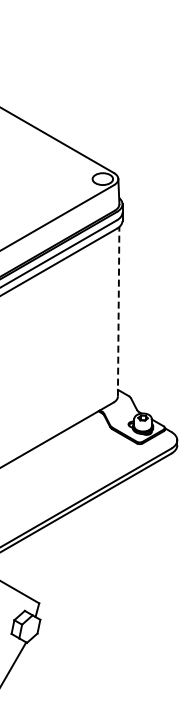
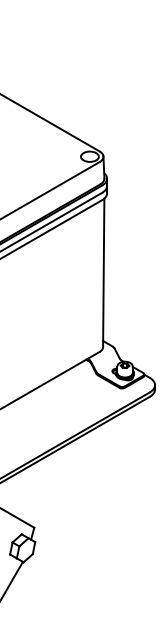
line: (118, 311) -> (103, 272), dashed -> solid

